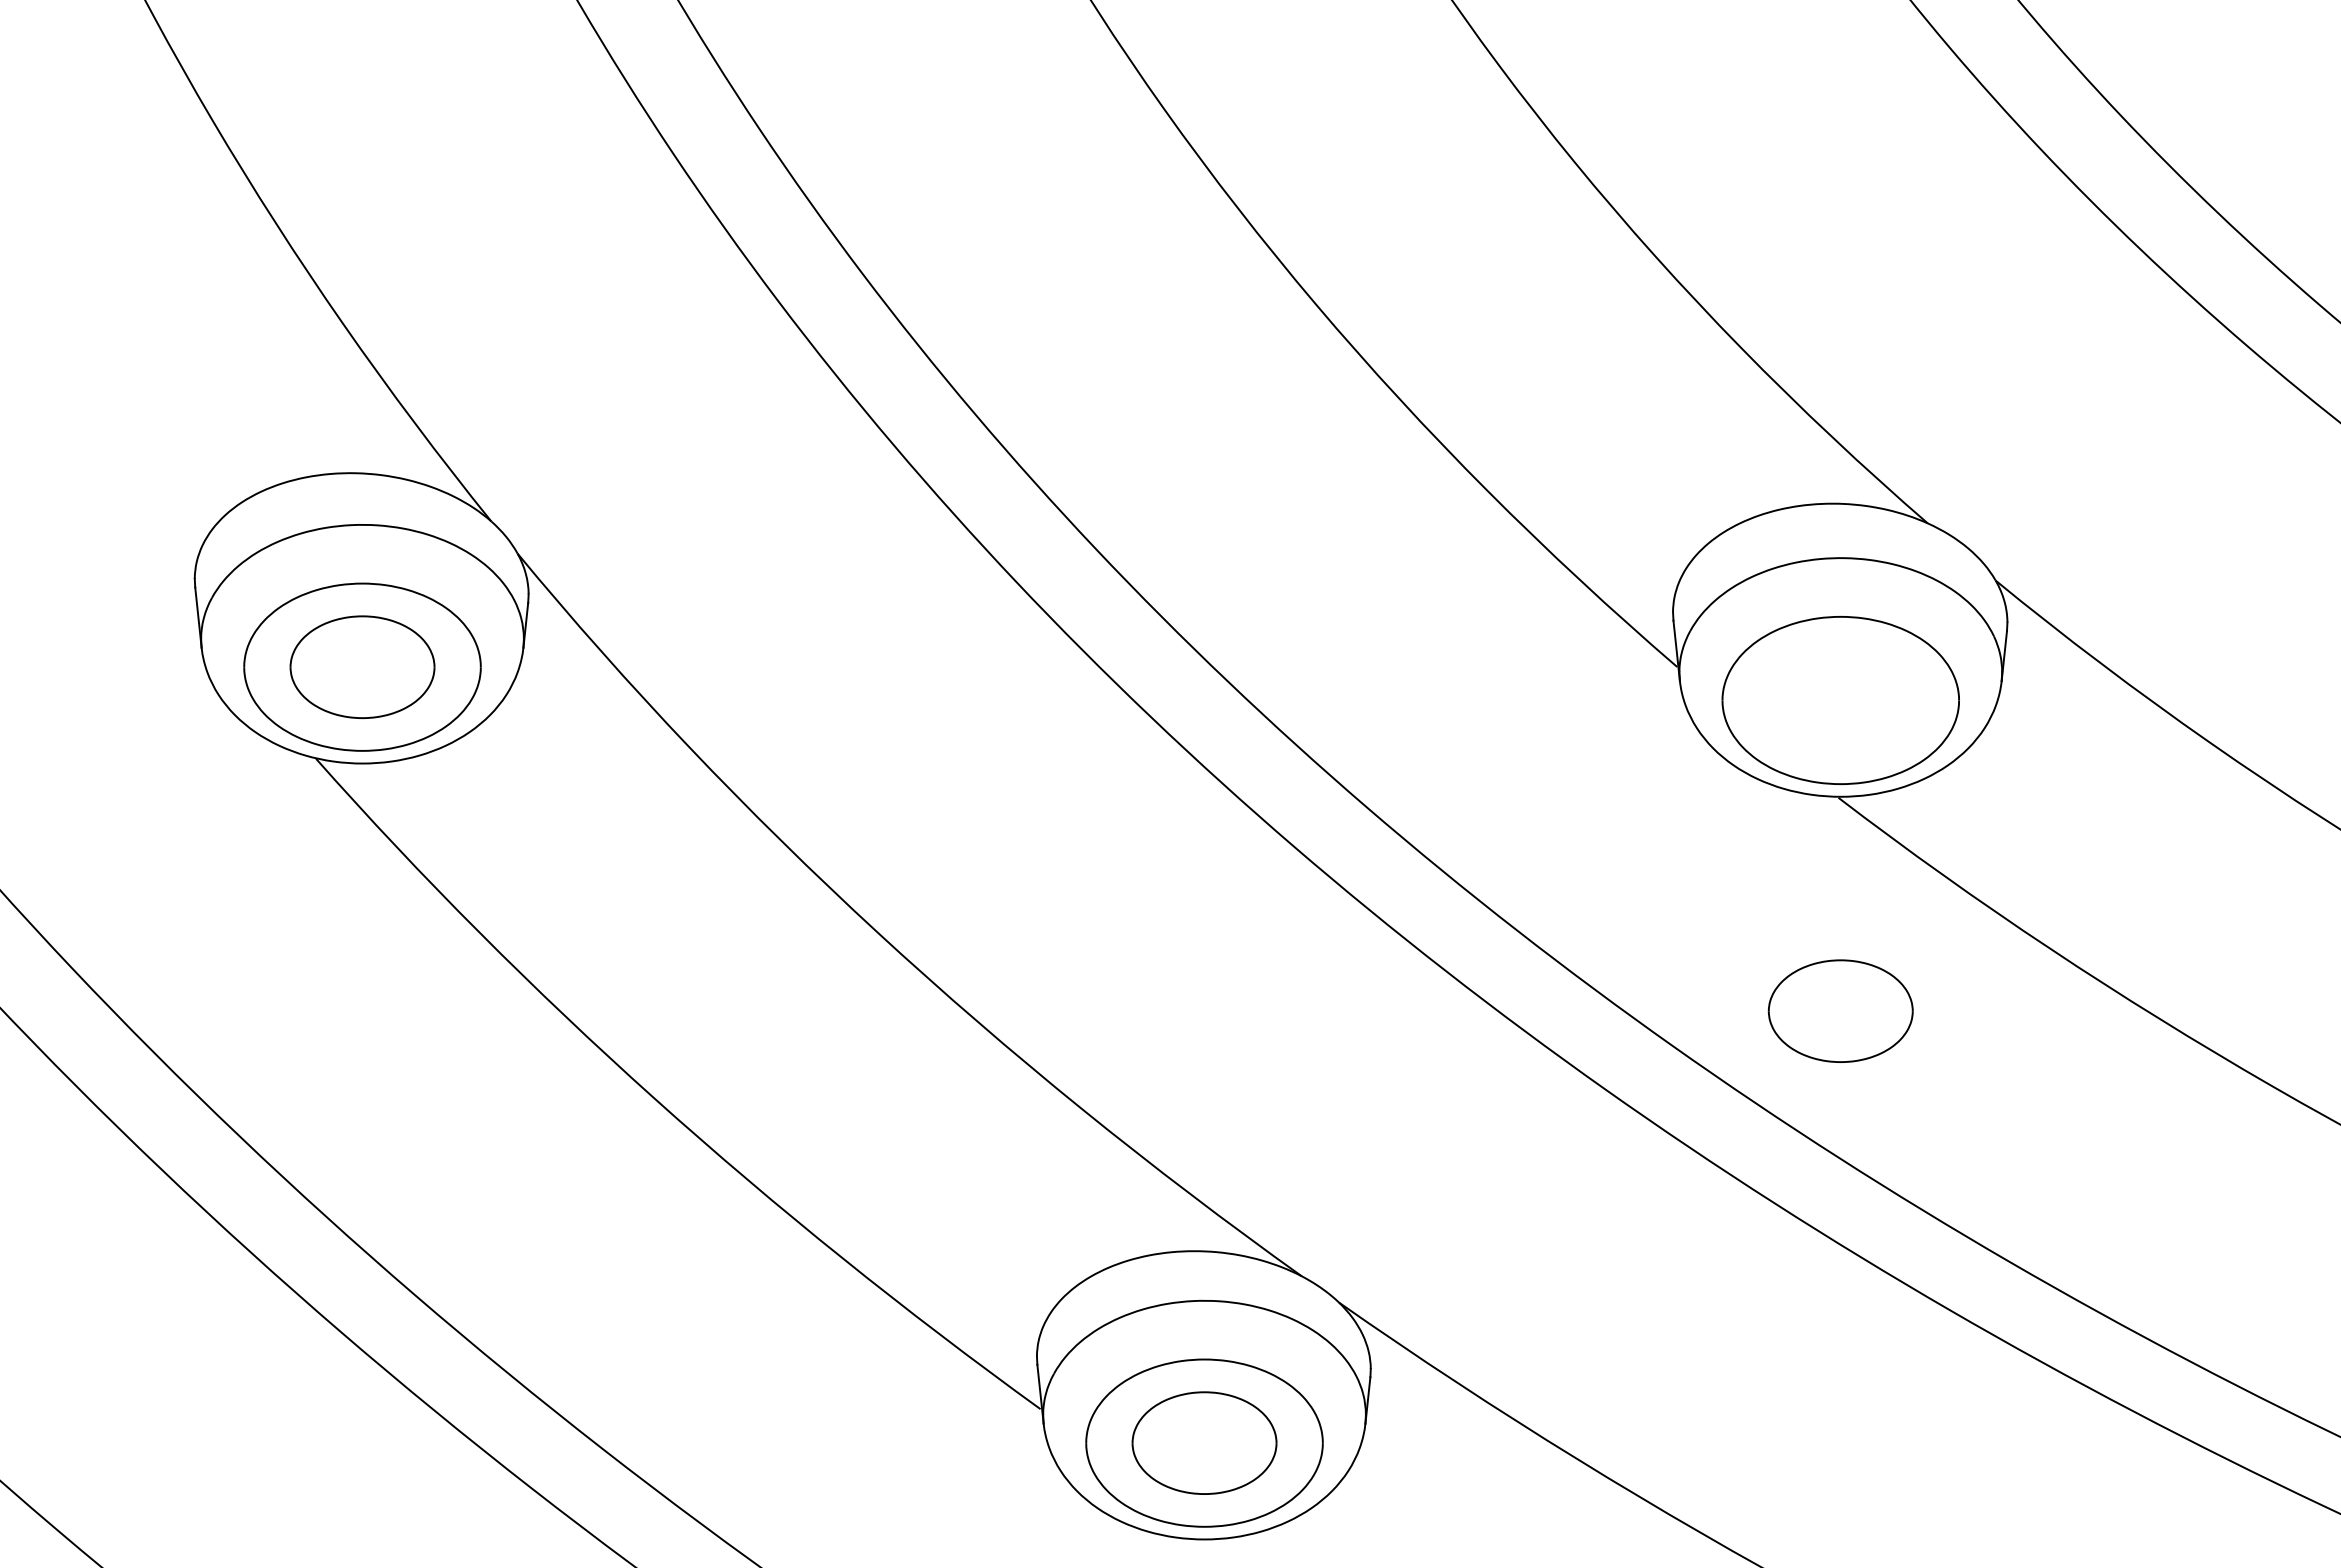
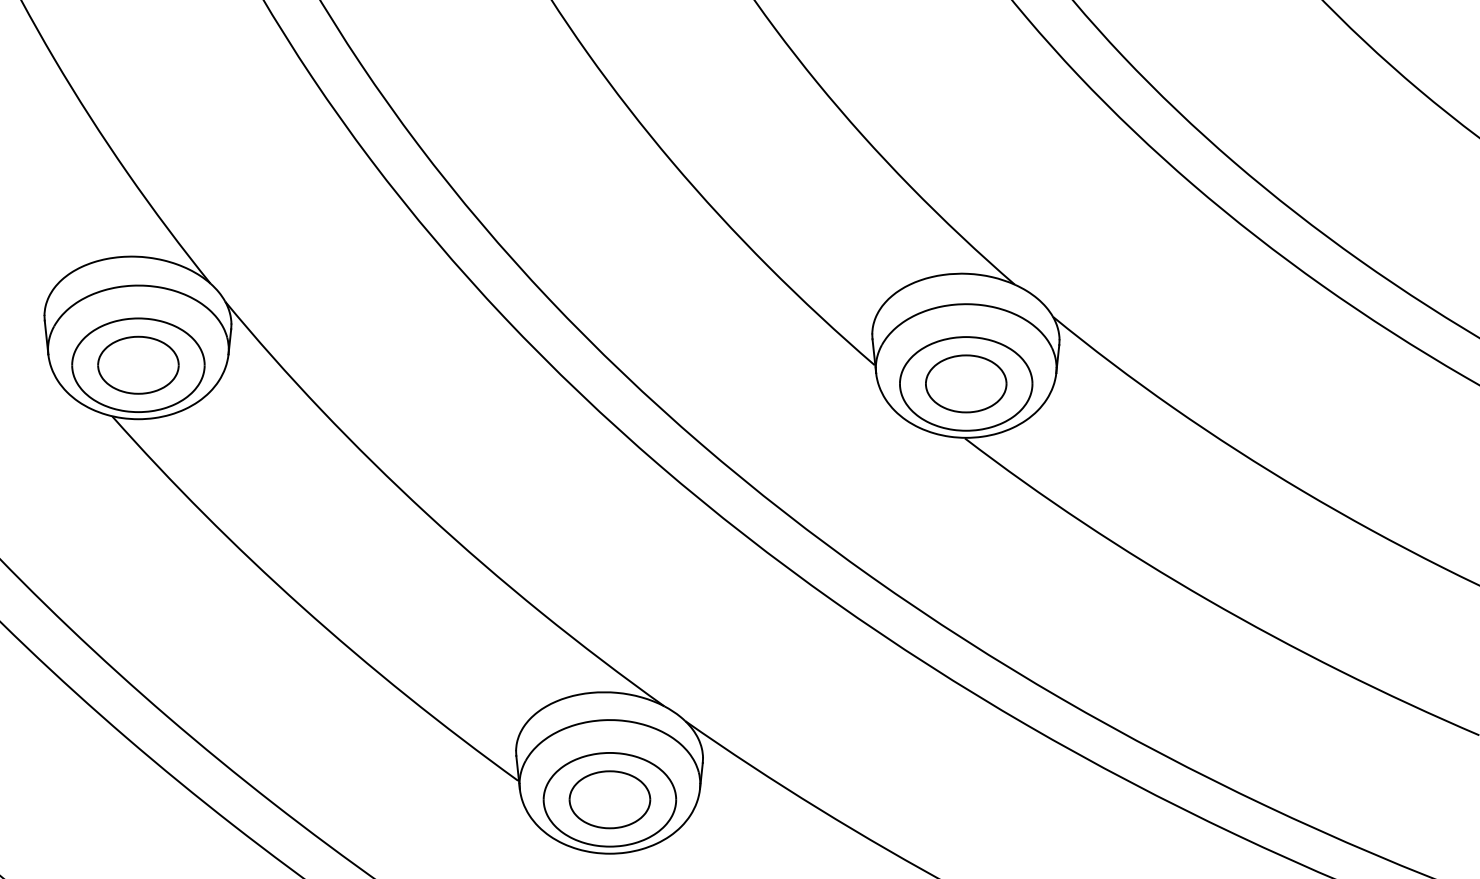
part: (1841, 1010) -> (966, 383), moved

